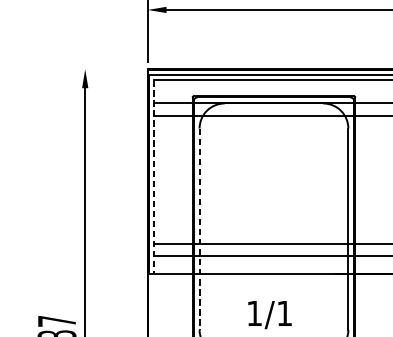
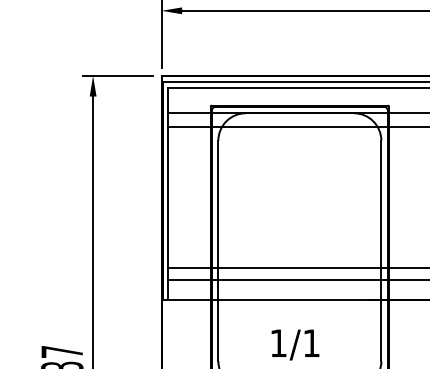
line: (107, 68) -> (117, 75), added
line: (154, 177) -> (168, 194), dashed -> solid
line: (199, 229) -> (218, 251), dashed -> solid

